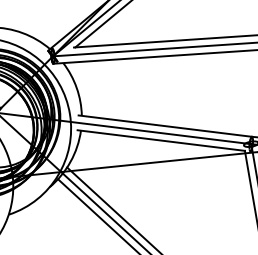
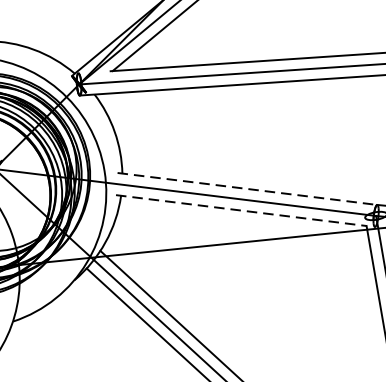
line: (165, 126) -> (247, 189), solid -> dashed
line: (161, 140) -> (241, 210), solid -> dashed

